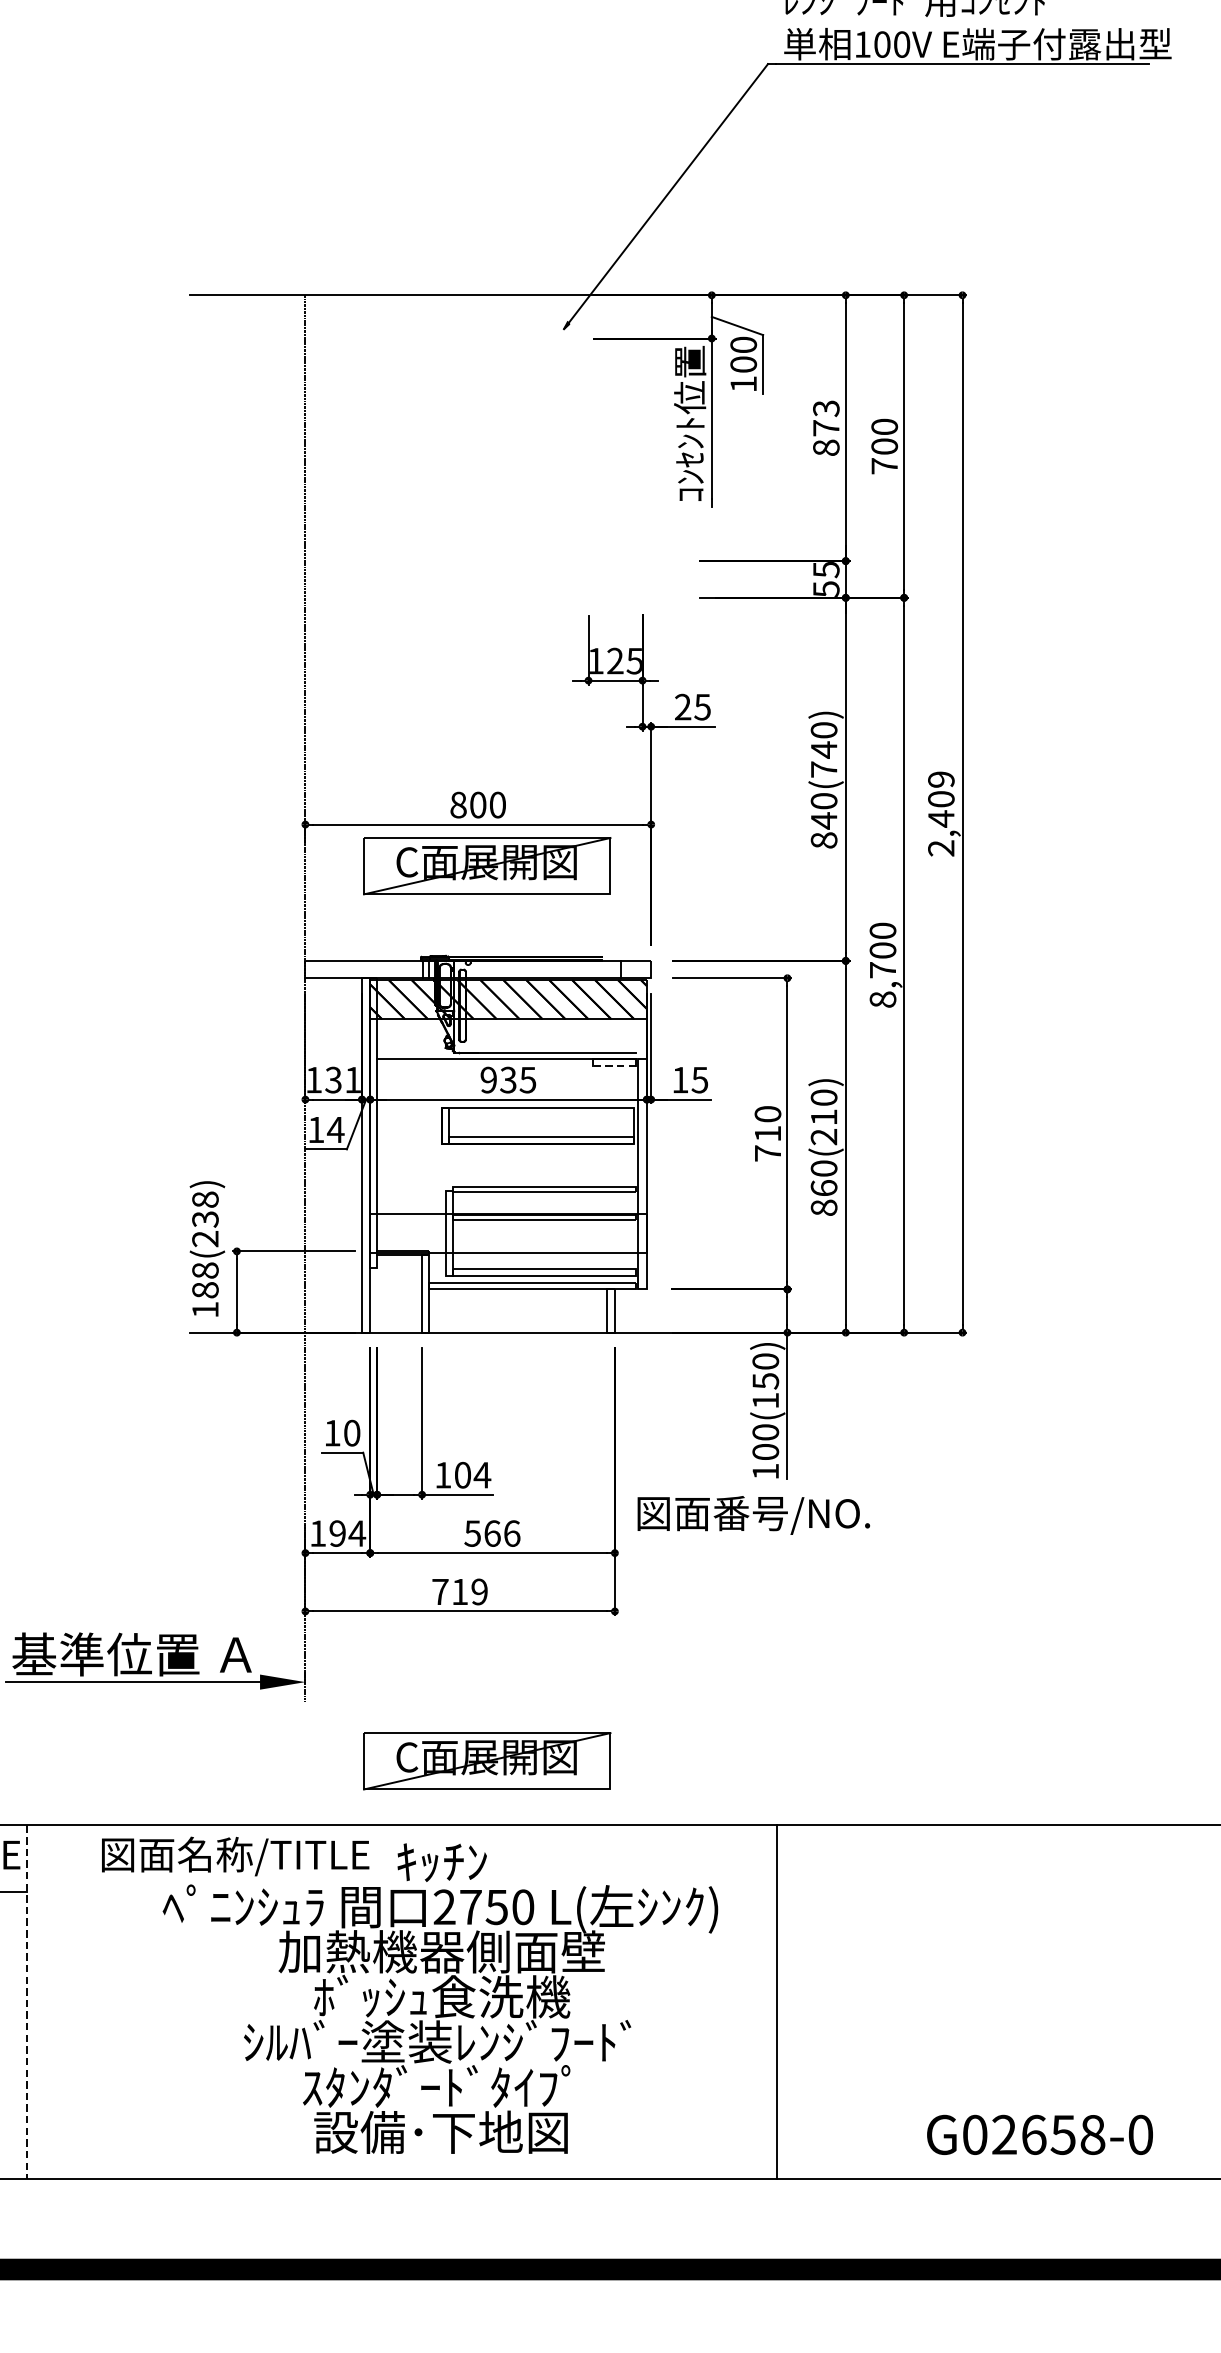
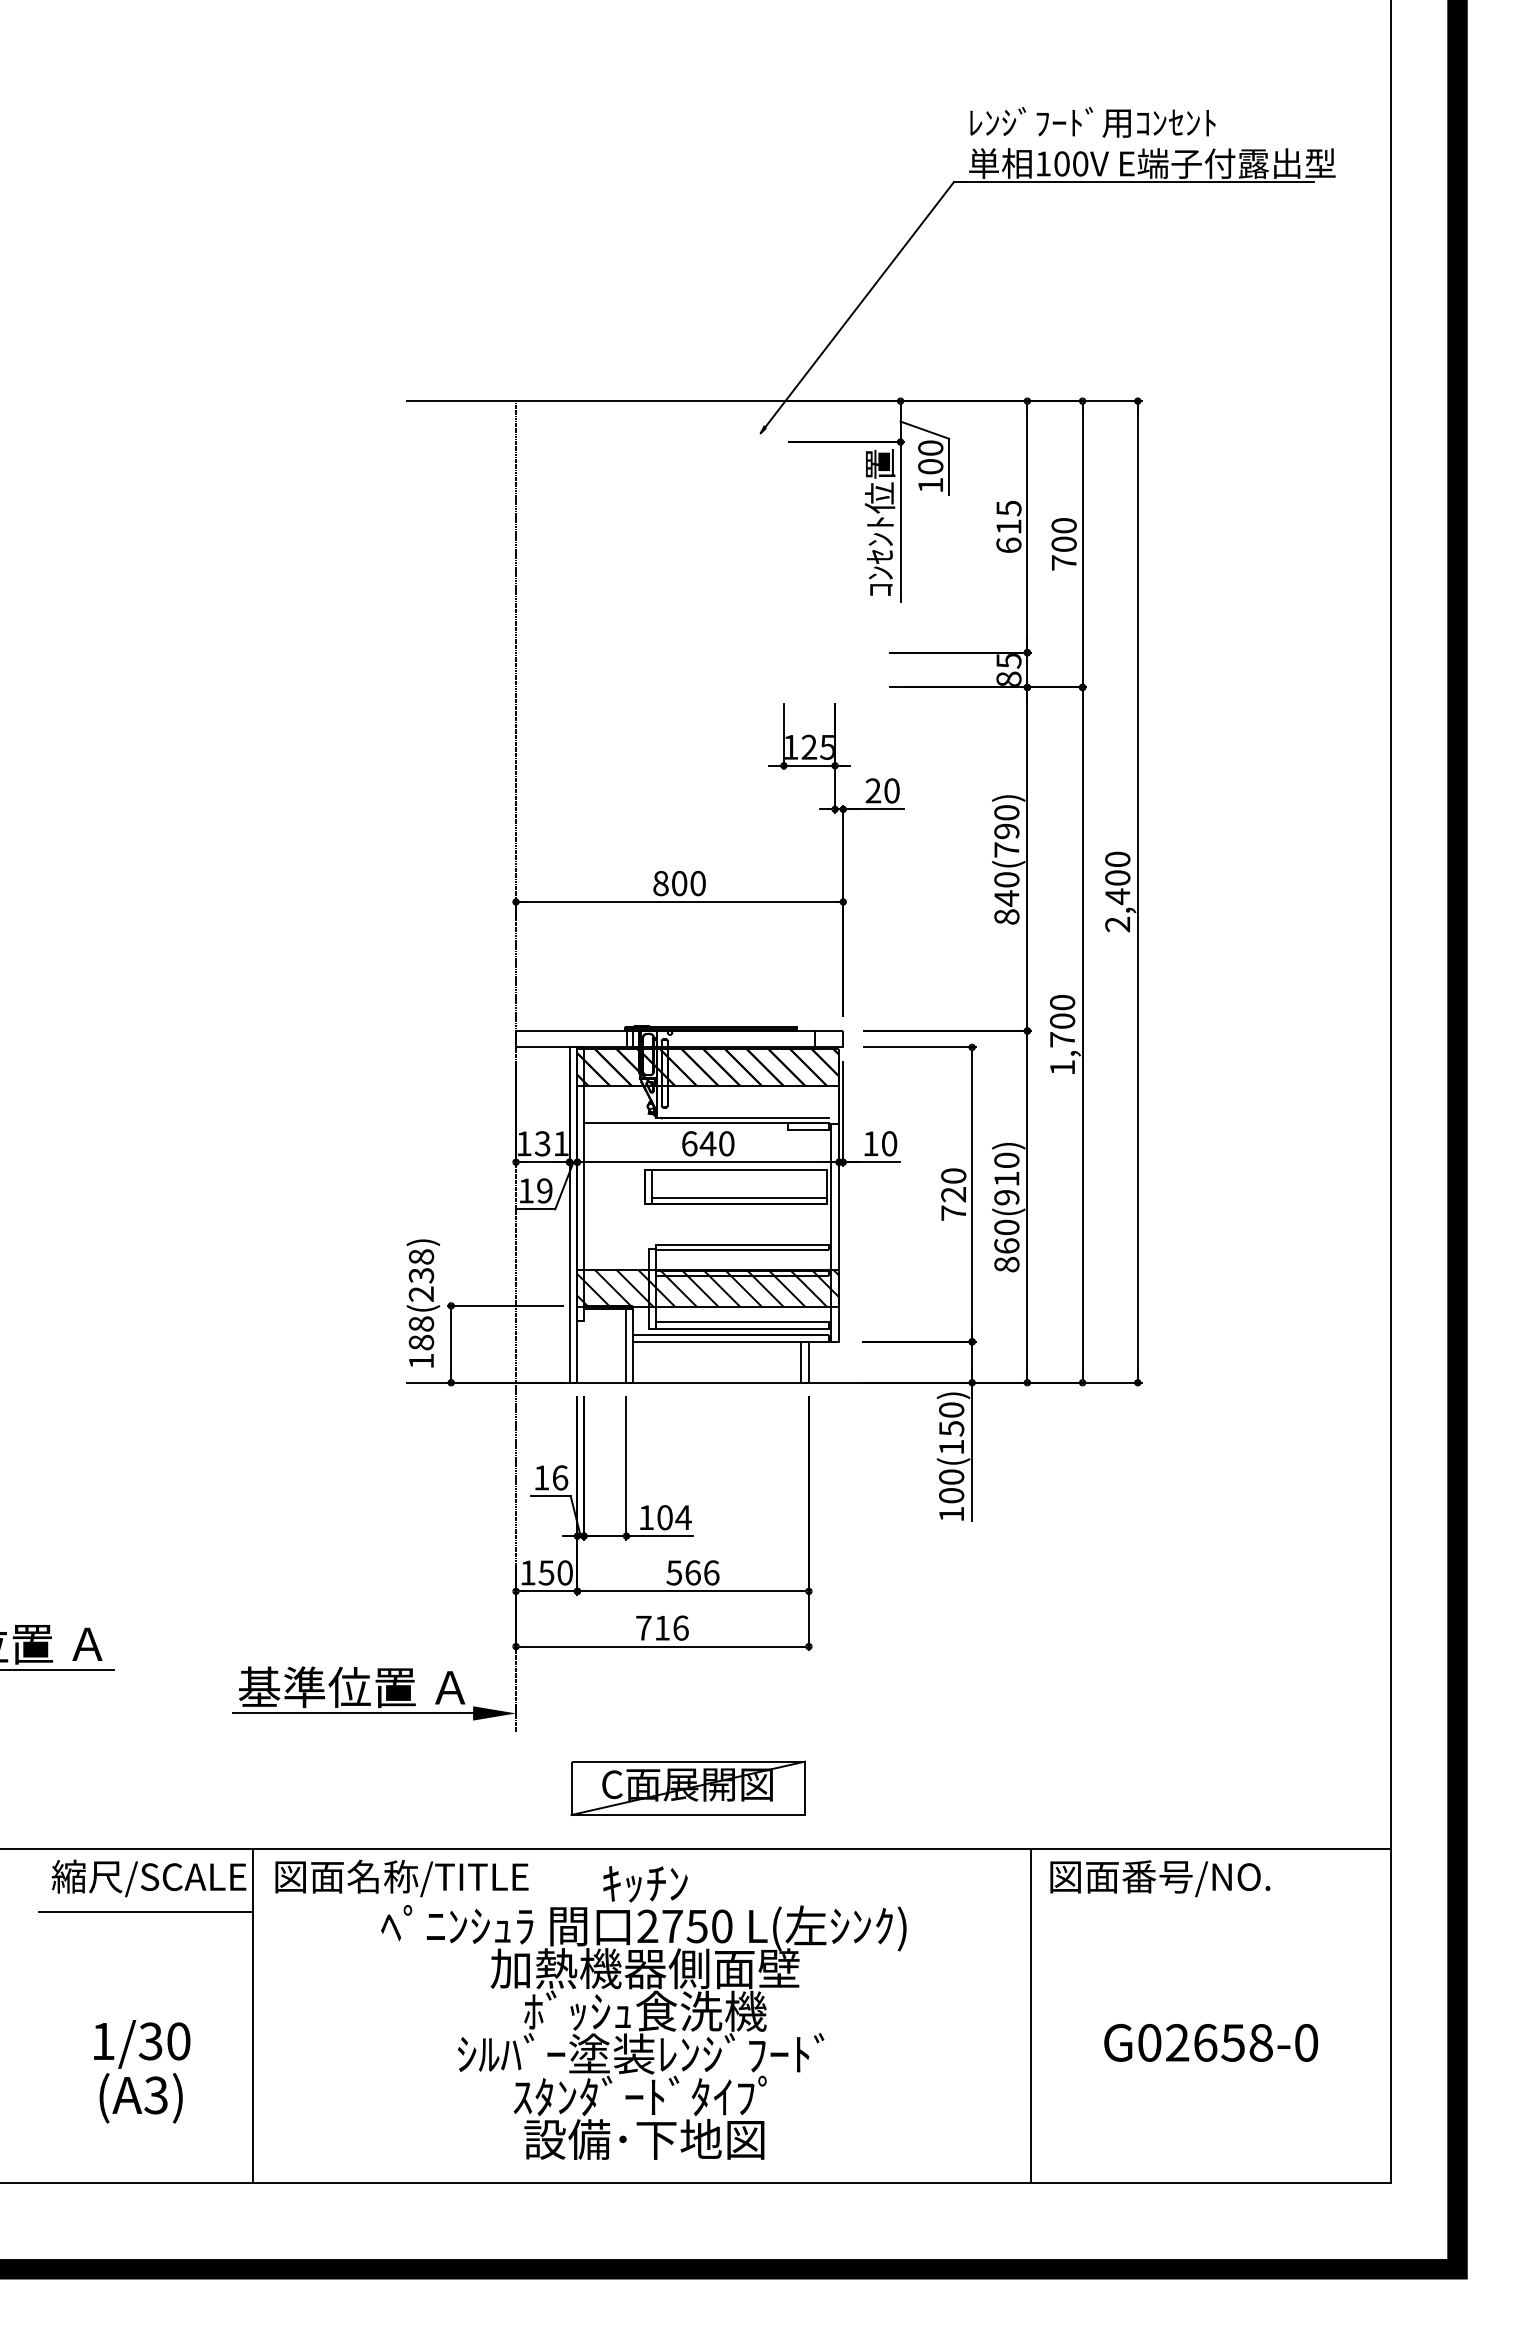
text: (825, 427) -> (1008, 526), 873 -> 615
text: (825, 588) -> (1008, 678), 55 -> 85
text: (702, 706) -> (891, 790), 25 -> 20
text: (823, 750) -> (1006, 831), 840(740) -> 840(790)
text: (941, 779) -> (1117, 859), 2,409 -> 2,400
part: (486, 865) -> (687, 940), removed
text: (882, 999) -> (1062, 1067), 8,700 -> 1,700
line: (613, 1065) -> (807, 1129), dashed -> solid
text: (508, 1079) -> (708, 1143), 935 -> 640
text: (700, 1079) -> (889, 1143), 15 -> 10
text: (335, 1129) -> (544, 1190), 14 -> 19
text: (767, 1133) -> (953, 1194), 710 -> 720
text: (823, 1136) -> (1006, 1197), 860(210) -> 860(910)
hatch: (508, 1233) -> (708, 1288), added
text: (352, 1432) -> (560, 1477), 10 -> 16
text: (753, 1515) -> (1160, 1878), moved
text: (347, 1533) -> (555, 1572), 194 -> 150
text: (479, 1591) -> (680, 1627), 719 -> 716
text: (235, 1856) -> (401, 1878), moved
line: (27, 2002) -> (253, 2016), dashed -> solid
line: (776, 2002) -> (1030, 2016), moved
text: (1040, 2134) -> (1211, 2042), moved

